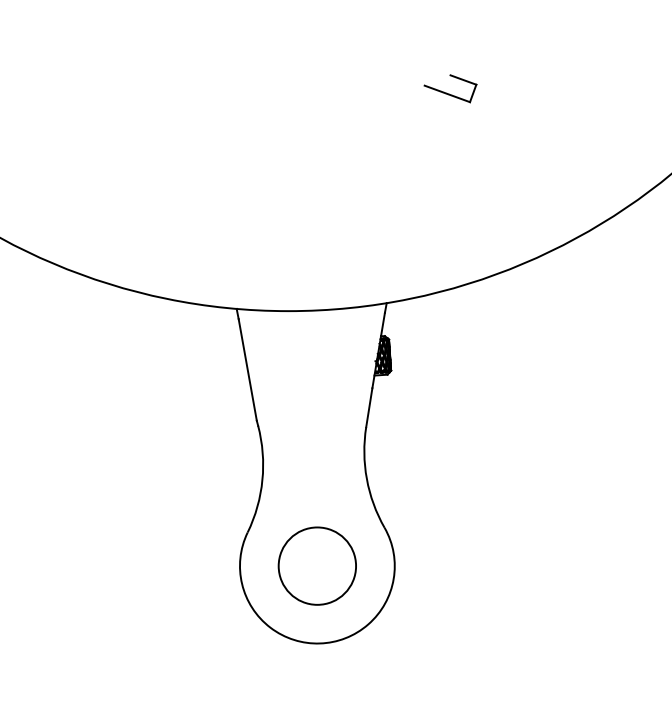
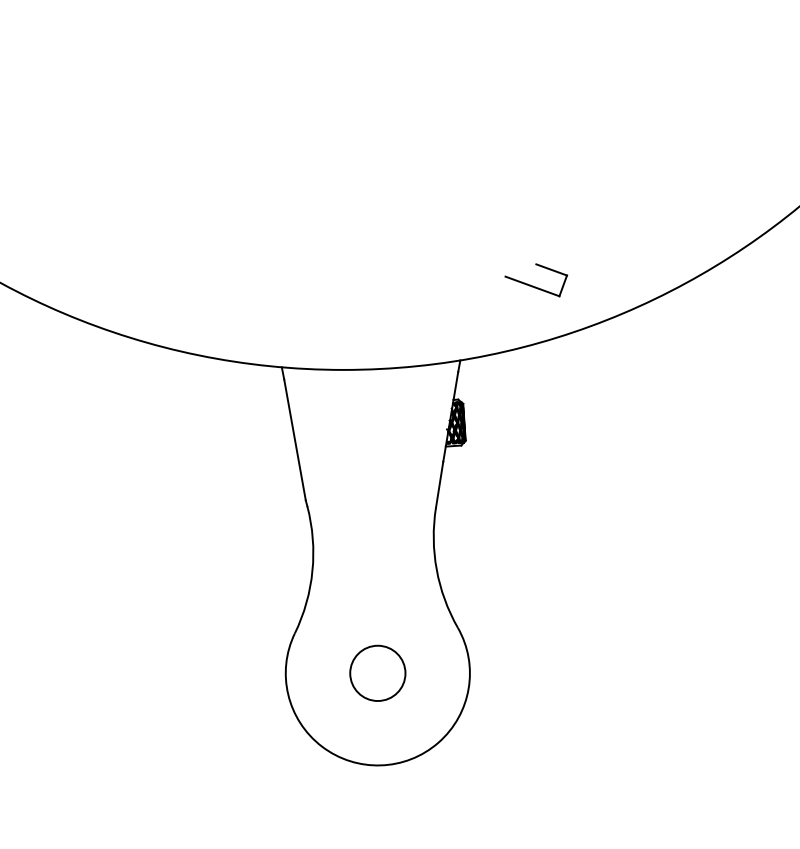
part: (450, 88) -> (536, 280), moved
circle: (317, 566) -> (377, 673), size x0.6

